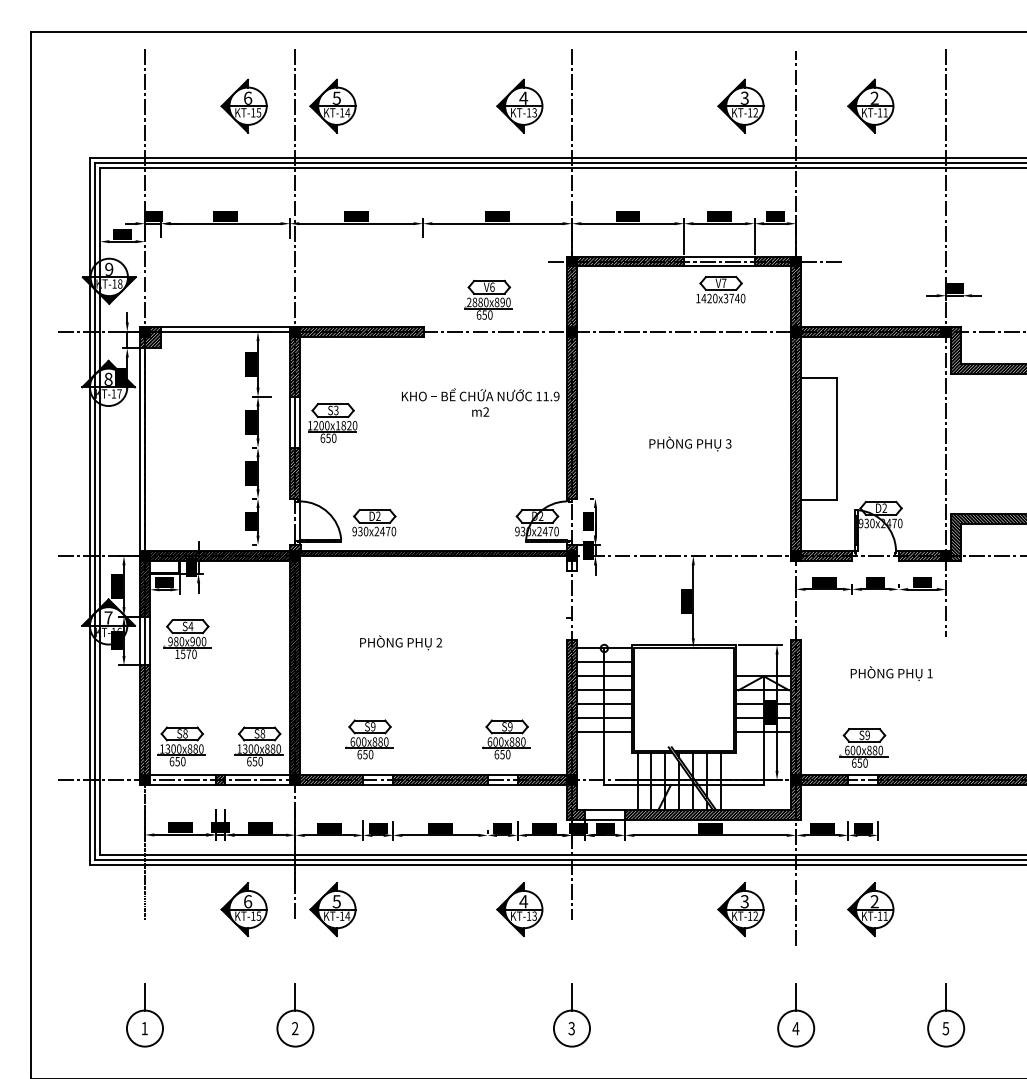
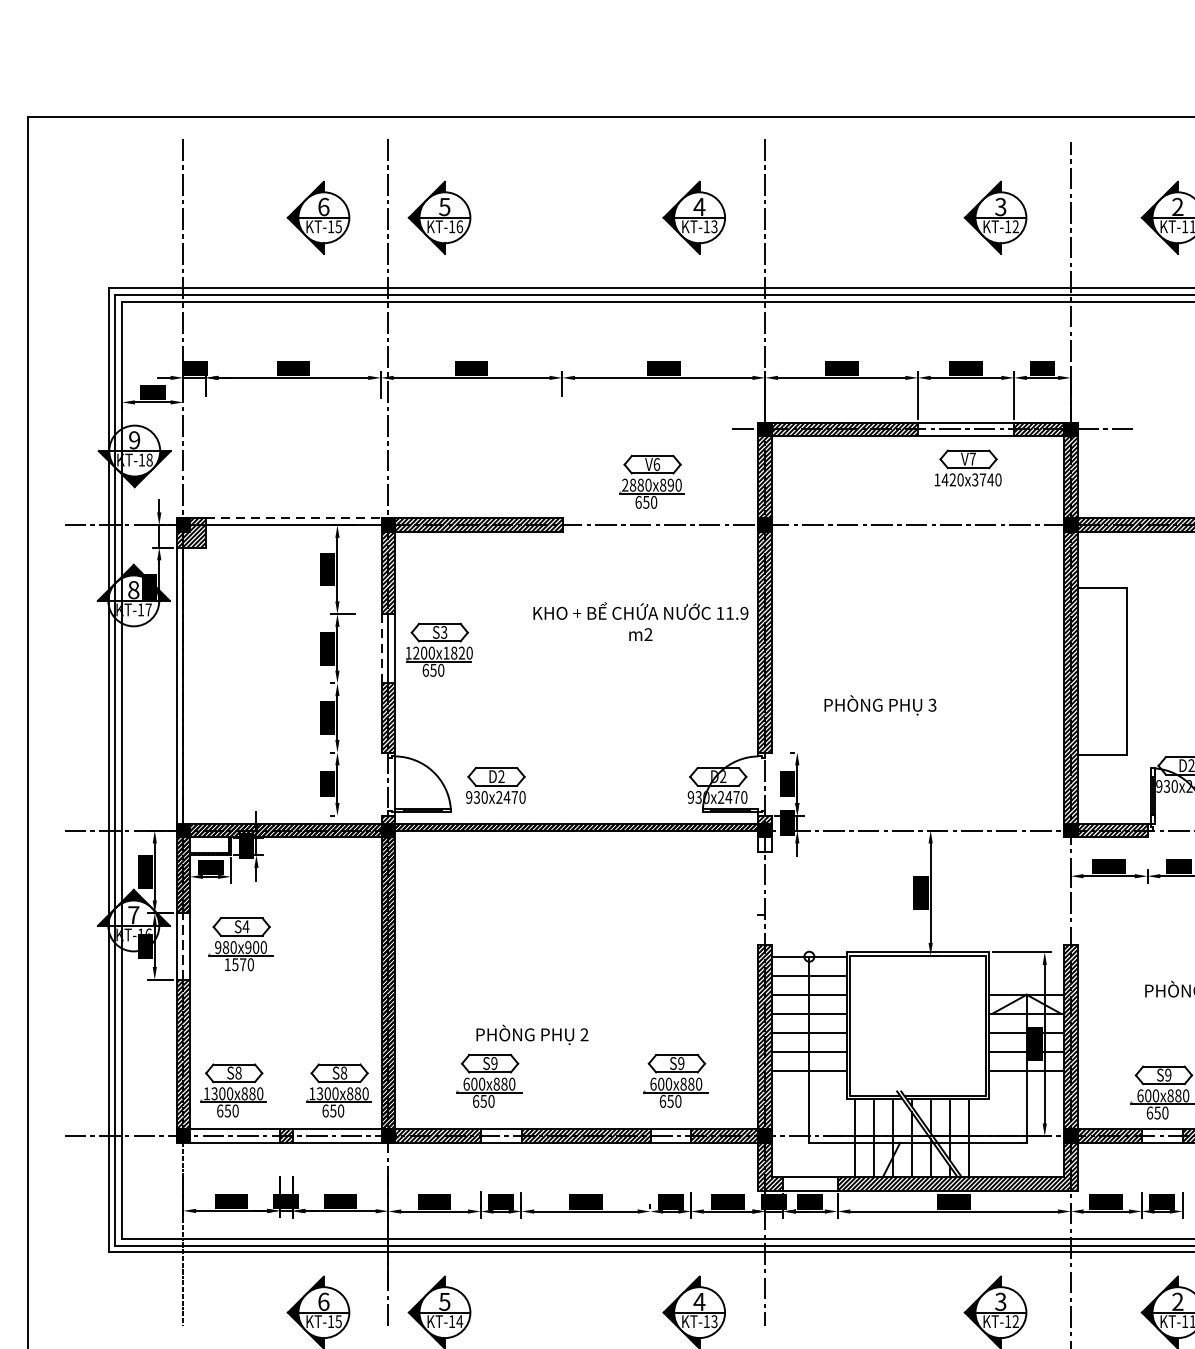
text: (347, 112) -> (459, 226), KT-14 -> KT-16
line: (225, 326) -> (293, 517), solid -> dashed
line: (290, 421) -> (381, 647), solid -> dashed
text: (690, 443) -> (880, 704), moved
line: (144, 640) -> (182, 945), solid -> dashed
text: (401, 642) -> (532, 1034), moved

